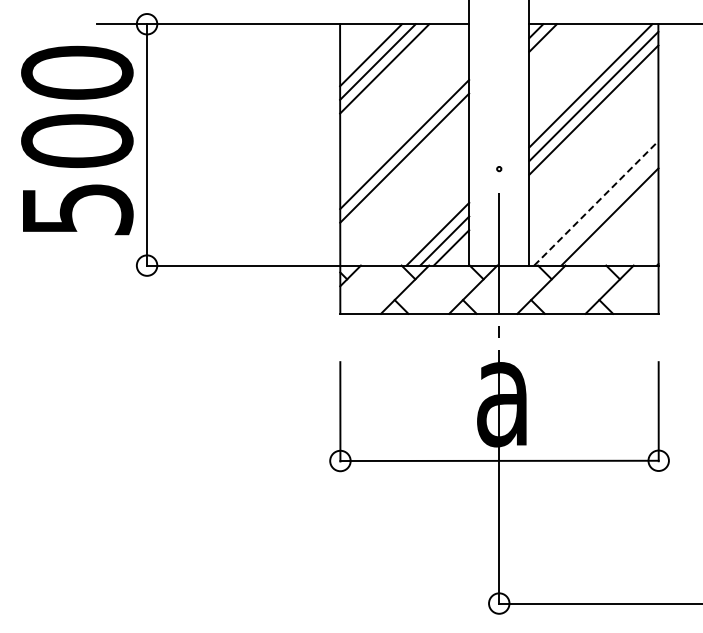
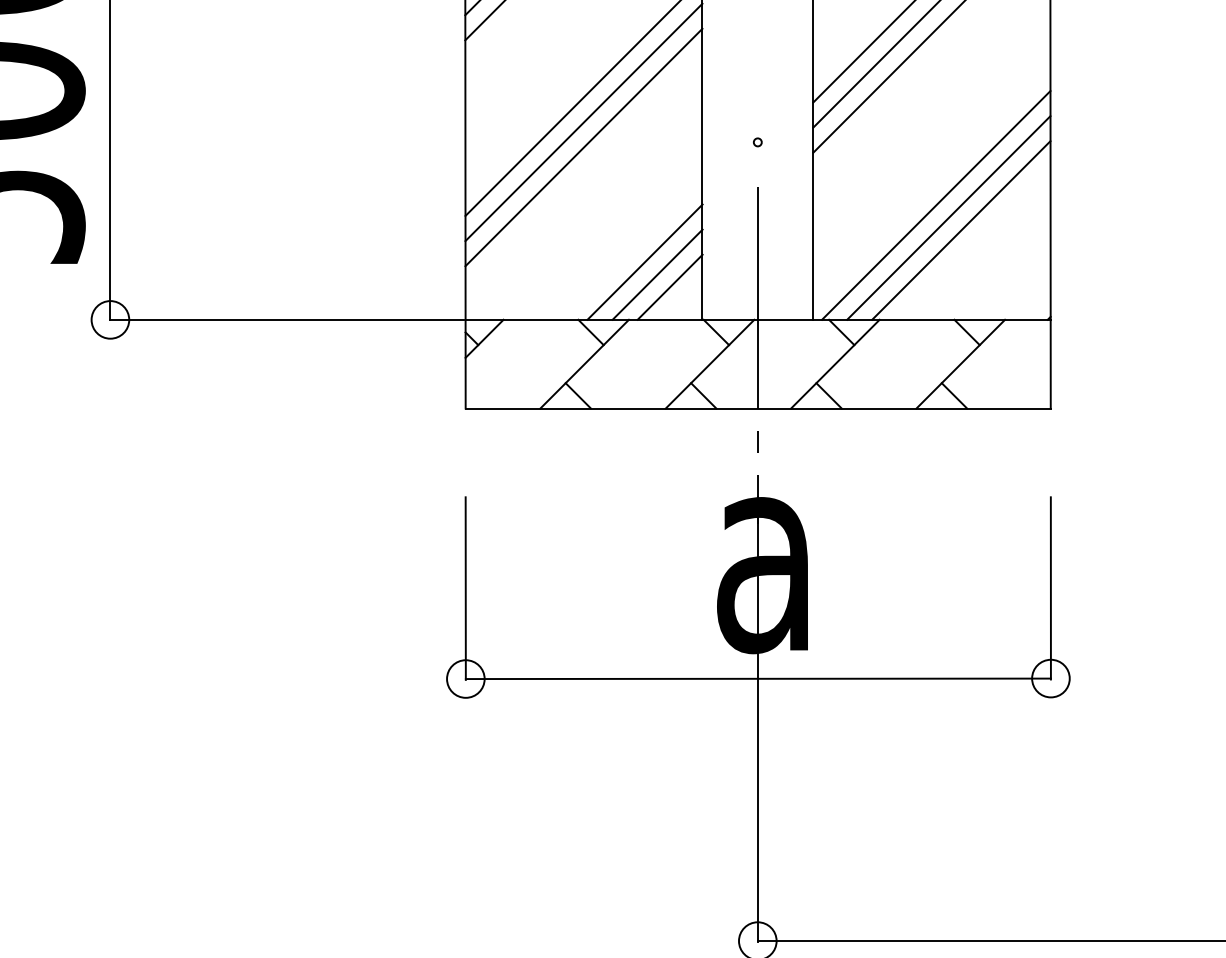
line: (404, 171) -> (583, 146), added
line: (596, 203) -> (936, 205), dashed -> solid
line: (602, 209) -> (947, 216), added

